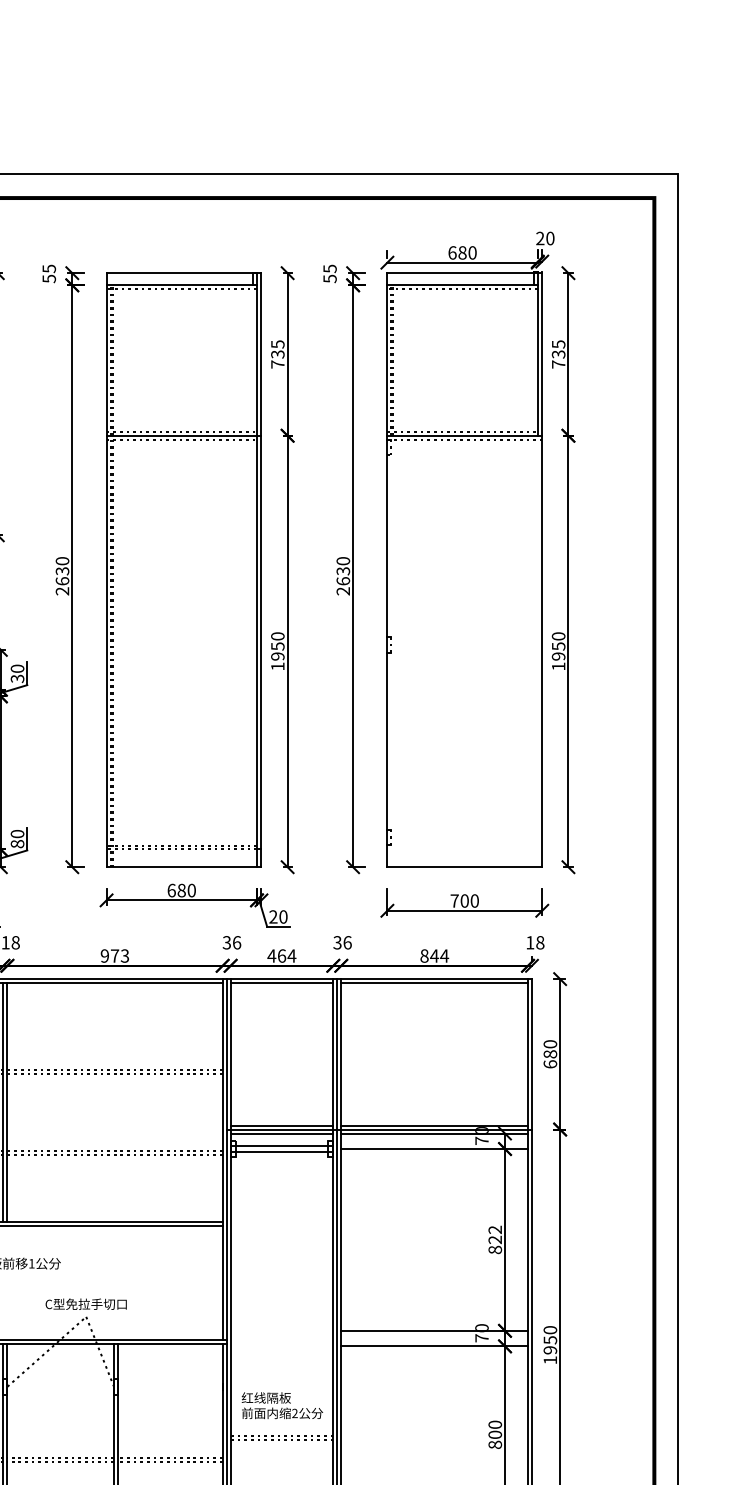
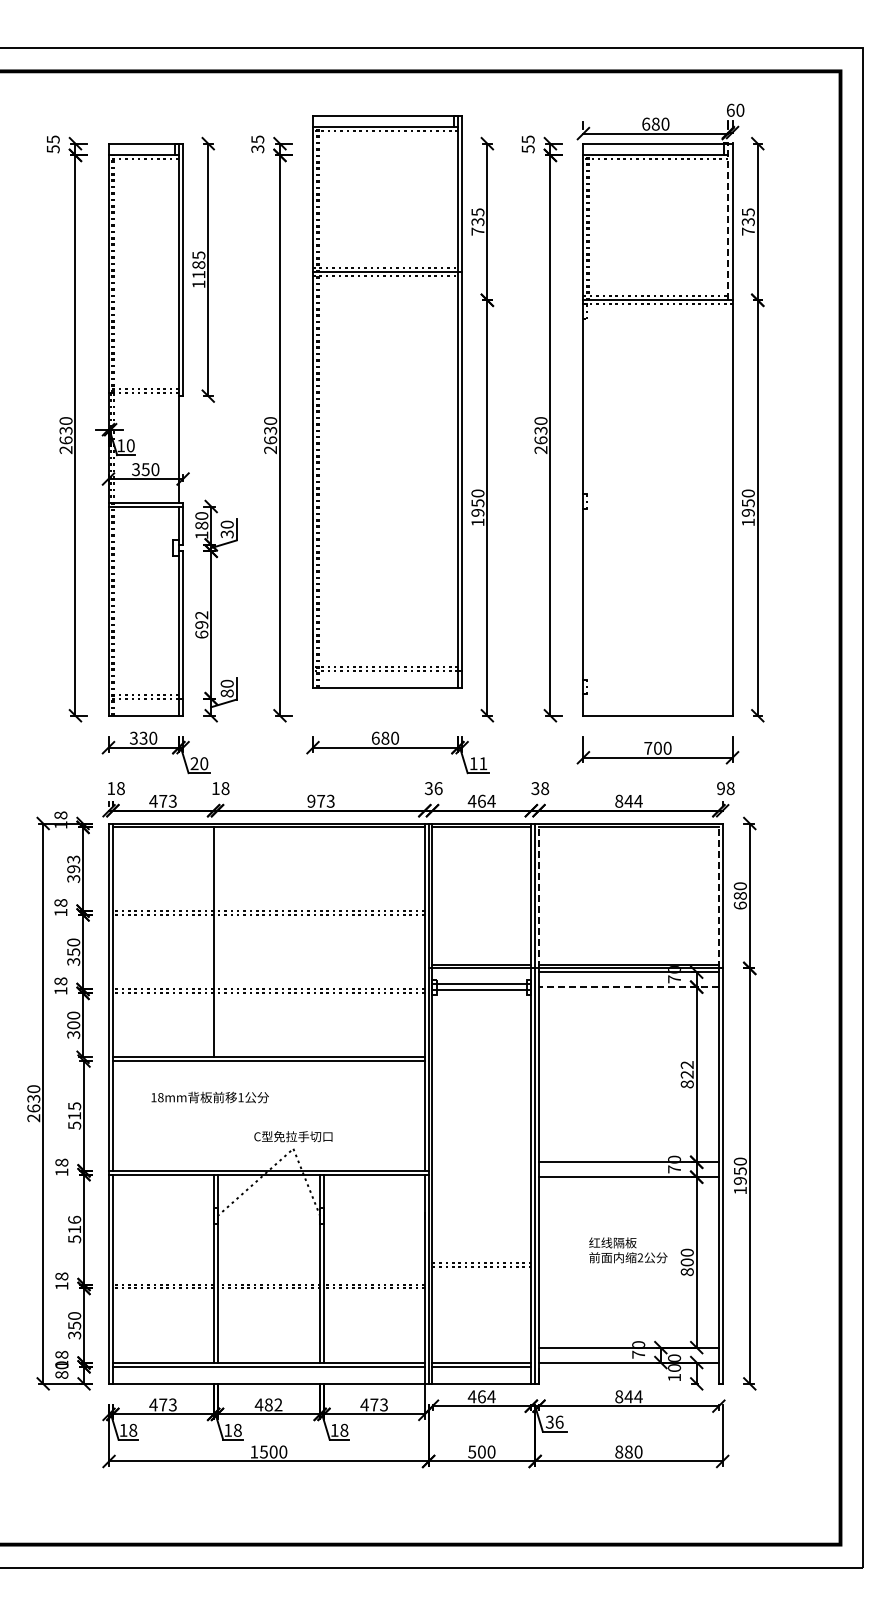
text: (540, 237) -> (730, 109), 20 -> 60
text: (48, 278) -> (257, 148), 55 -> 35
line: (538, 353) -> (728, 221), solid -> dashed
part: (183, 569) -> (387, 401), moved
text: (278, 916) -> (478, 763), 20 -> 11
text: (348, 942) -> (545, 788), 36 -> 38
text: (529, 942) -> (720, 788), 18 -> 98
line: (341, 1053) -> (539, 895), solid -> dashed
line: (527, 1053) -> (718, 895), solid -> dashed
line: (7, 1102) -> (217, 942), removed
line: (281, 1133) -> (481, 972), removed
line: (434, 1149) -> (628, 987), solid -> dashed
text: (282, 1405) -> (628, 1250), moved

